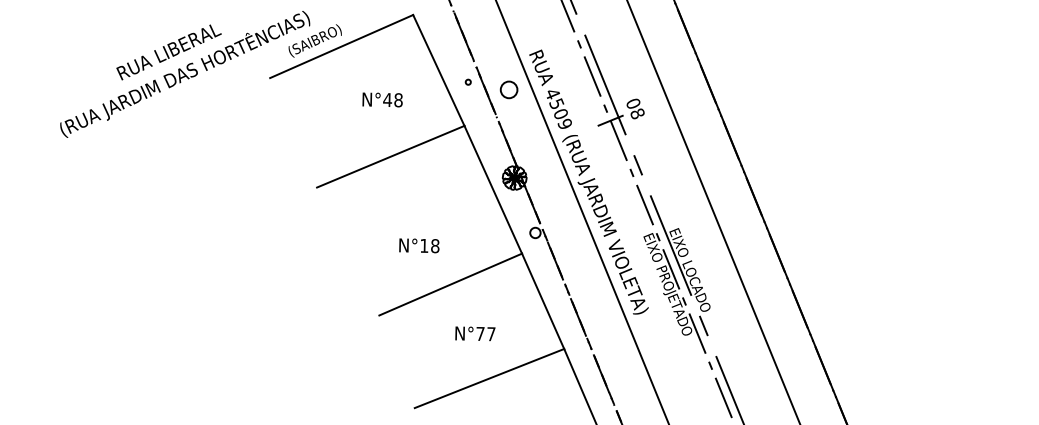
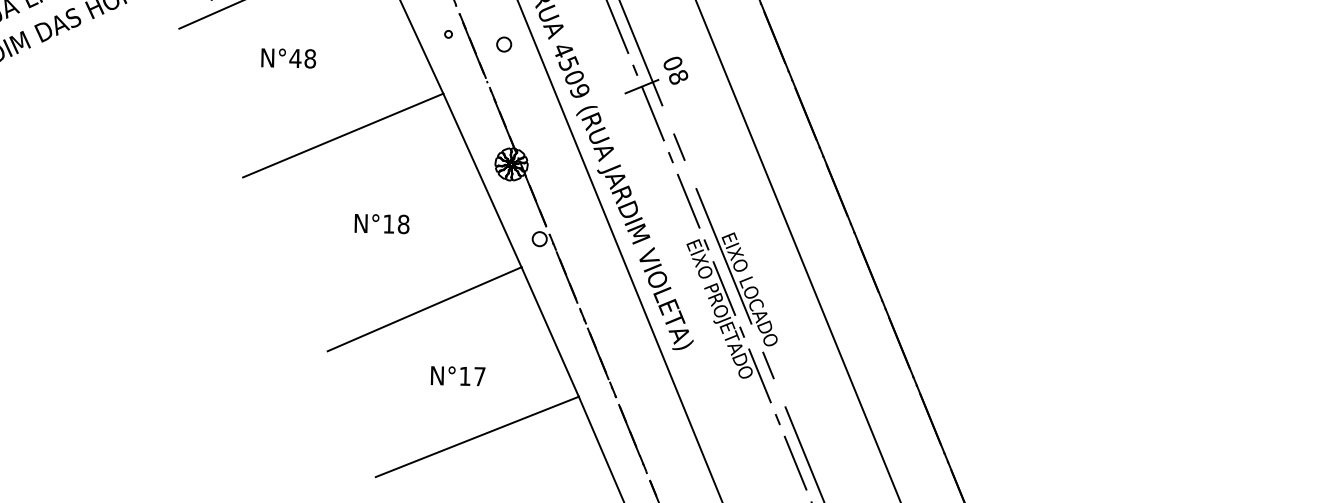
circle: (509, 89) -> (504, 44), size x0.62
text: (382, 99) -> (288, 57), moved
text: (419, 245) -> (382, 223), moved
text: (480, 333) -> (465, 375), N°77 -> N°17

